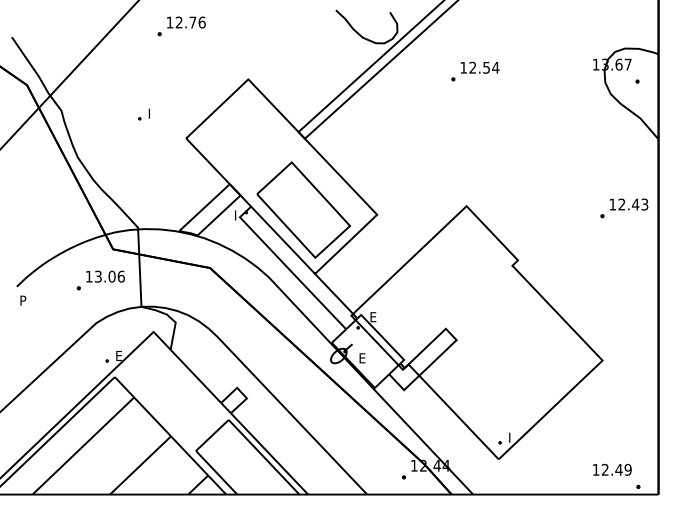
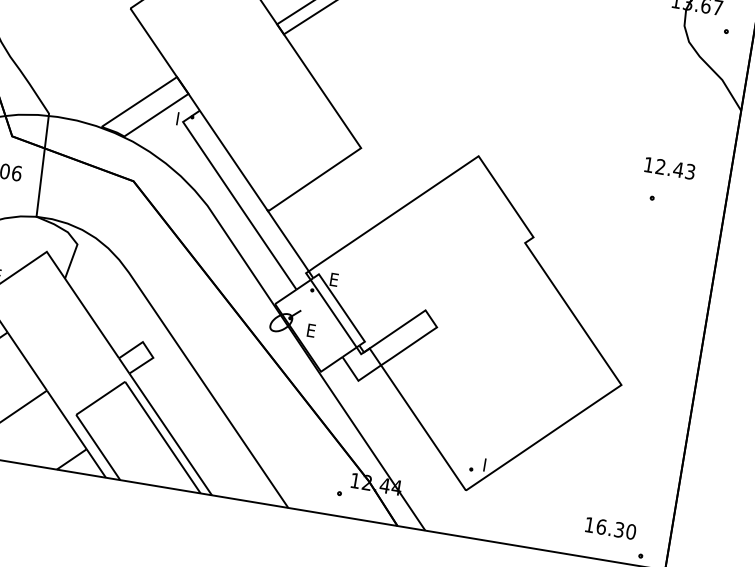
text: (628, 204) -> (669, 168), moved
part: (303, 209) -> (266, 125), removed
text: (616, 469) -> (616, 528), 12.49 -> 16.30

